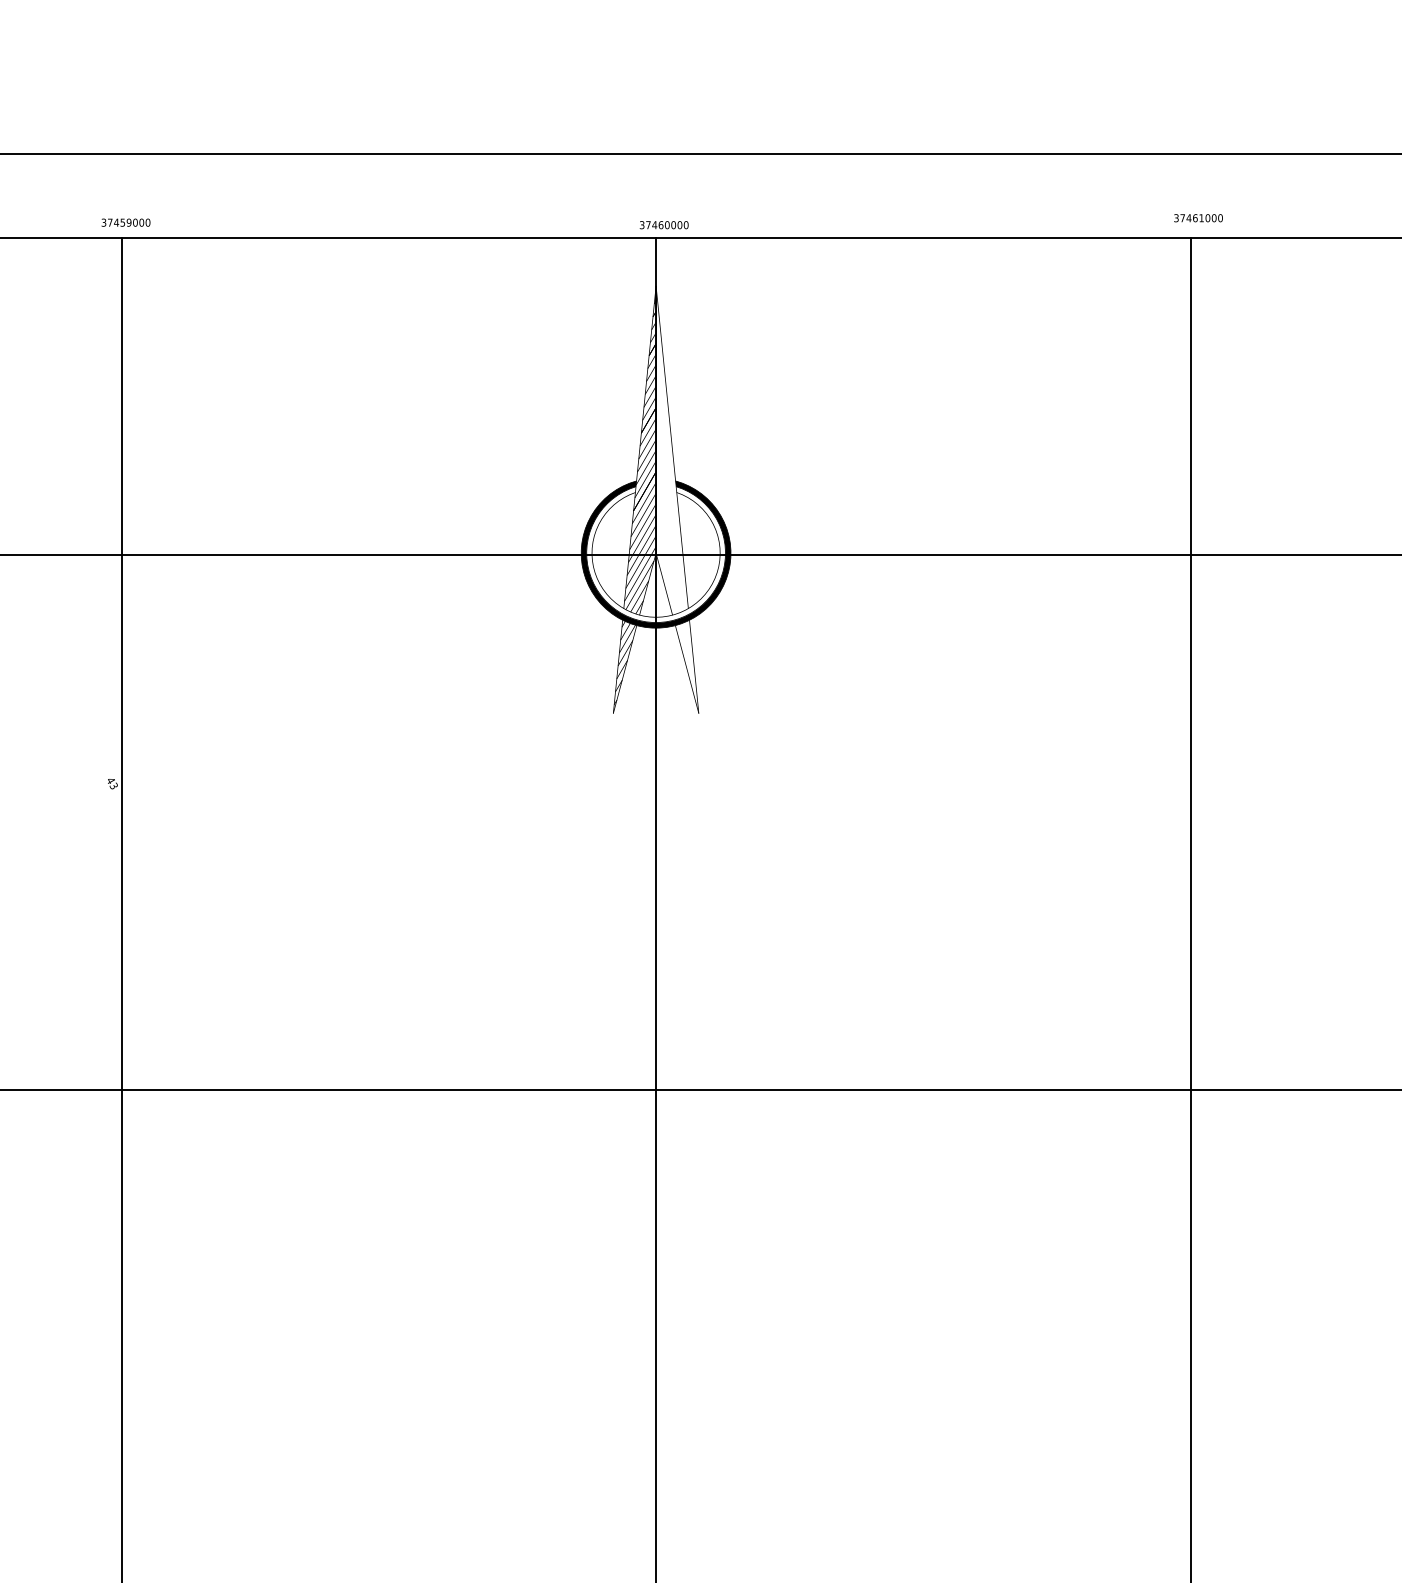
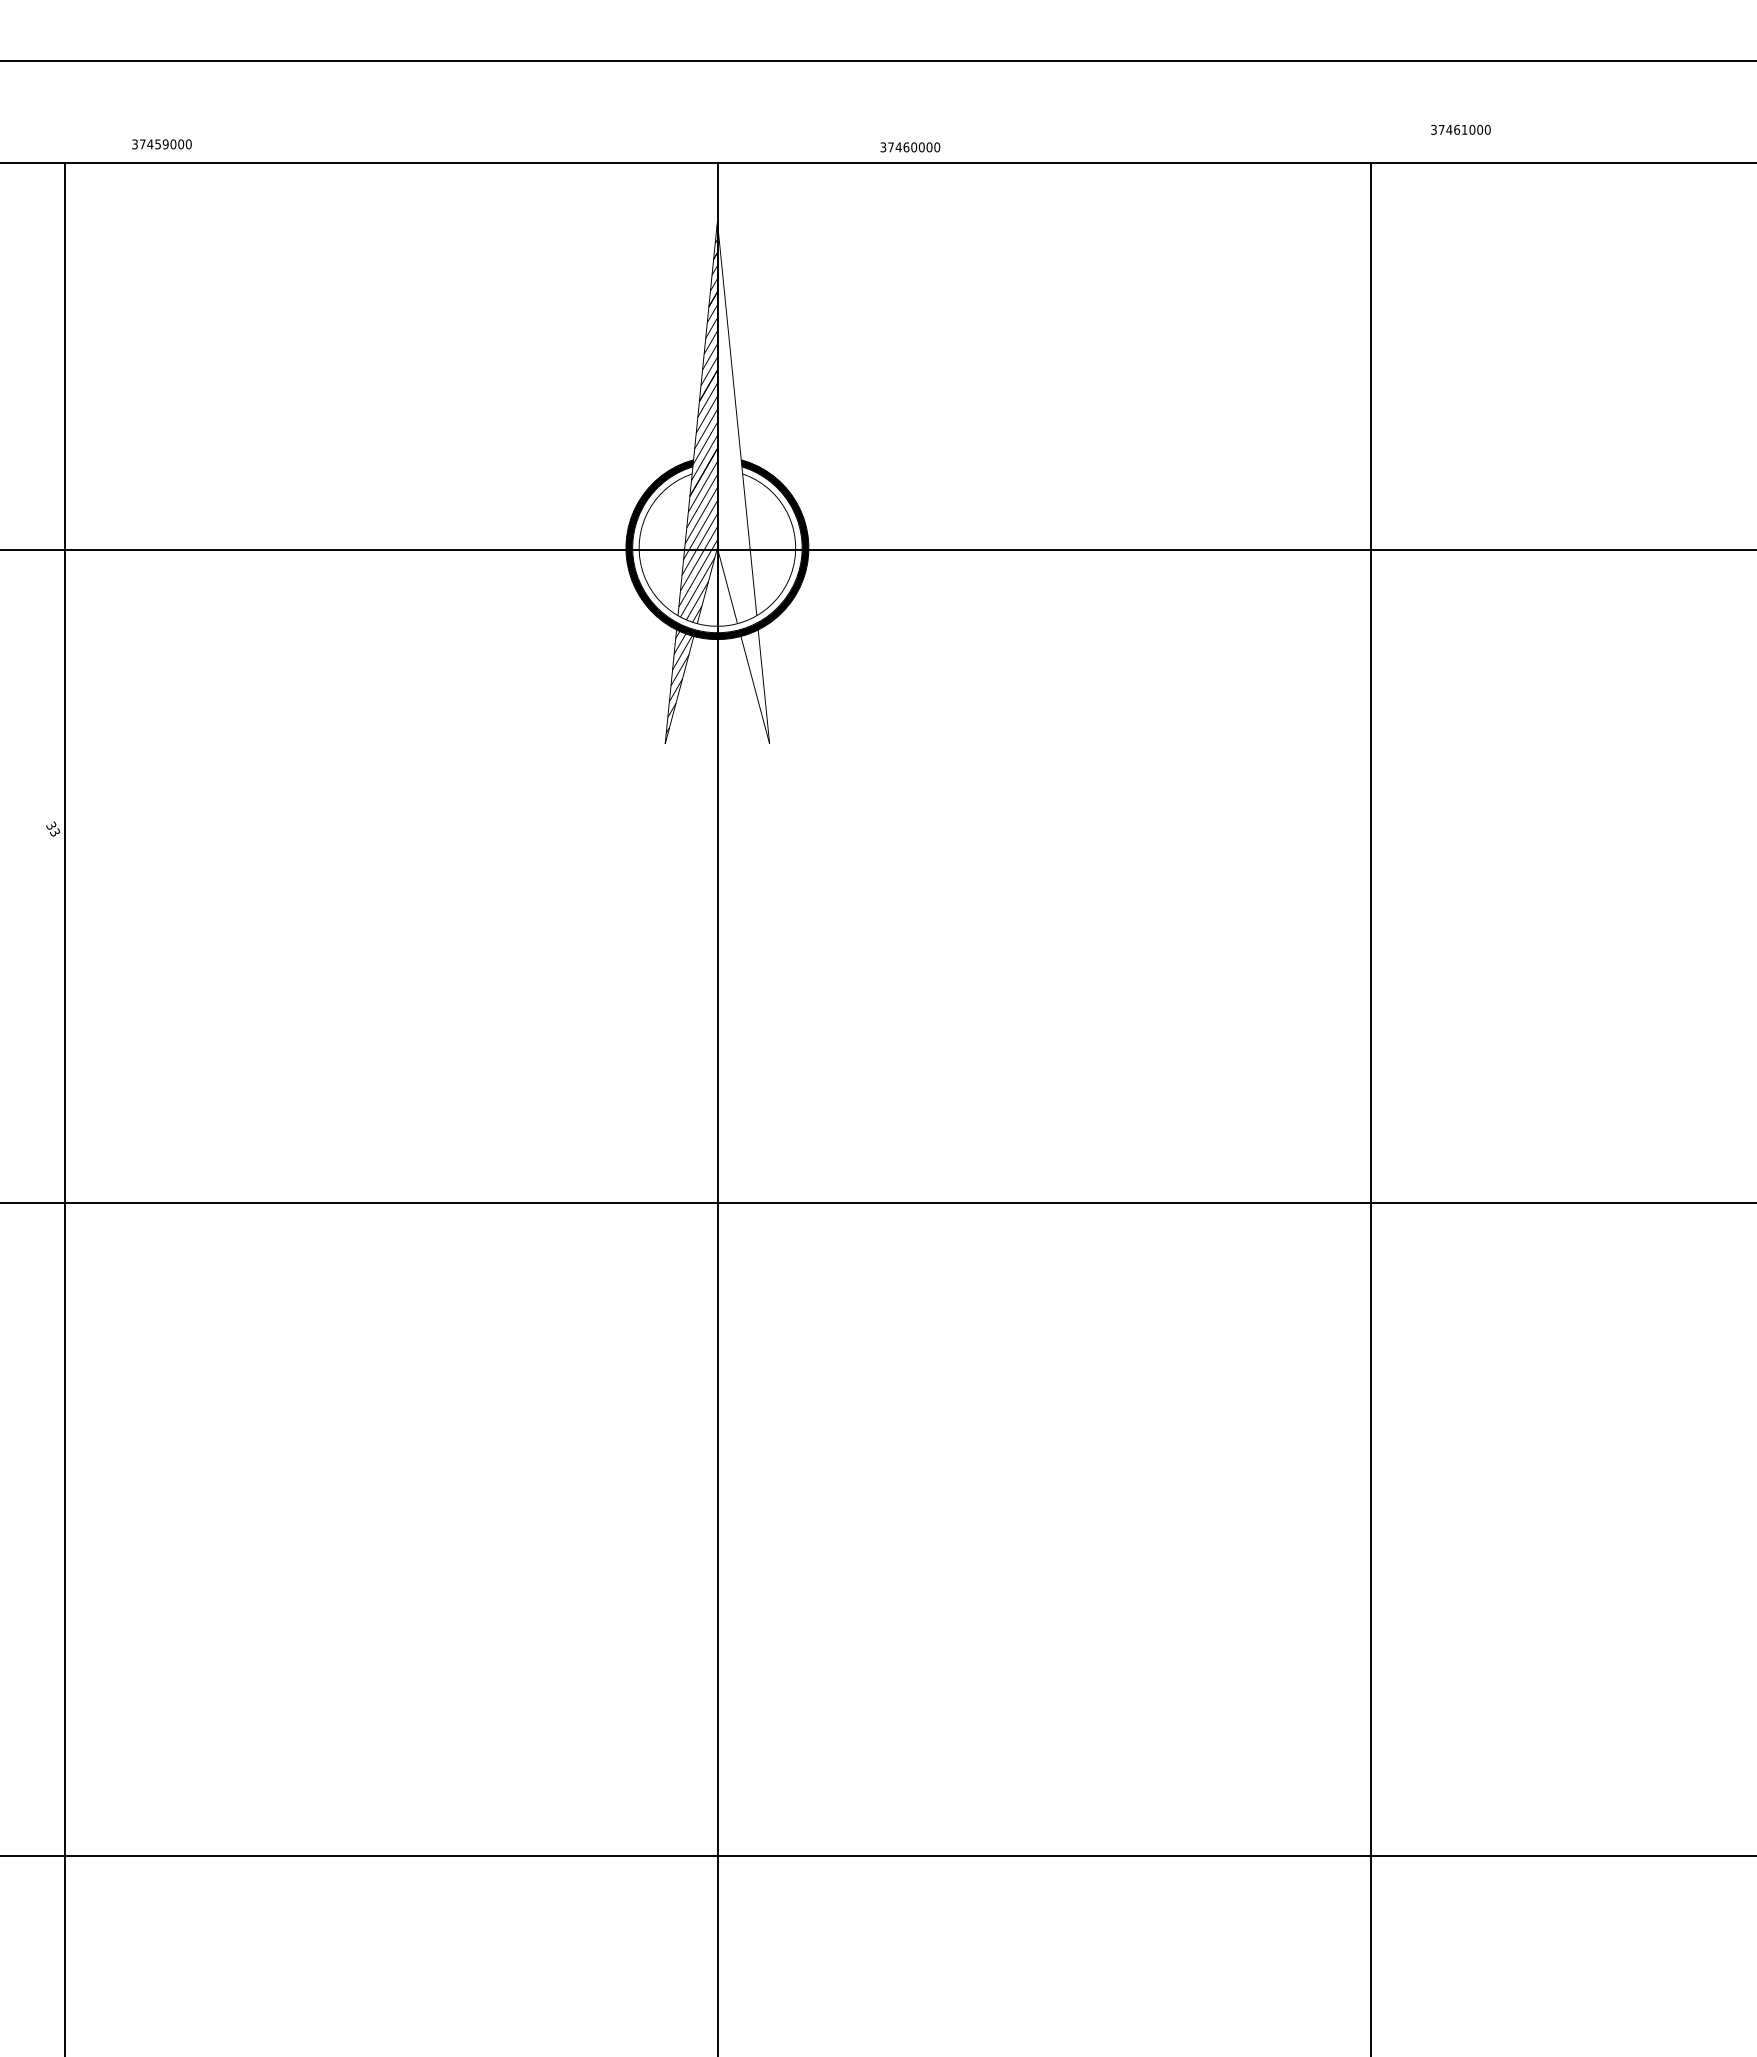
text: (1198, 217) -> (1460, 129), moved
text: (125, 222) -> (161, 144), moved
text: (664, 225) -> (910, 147), moved
text: (110, 780) -> (50, 825), 43 -> 33

